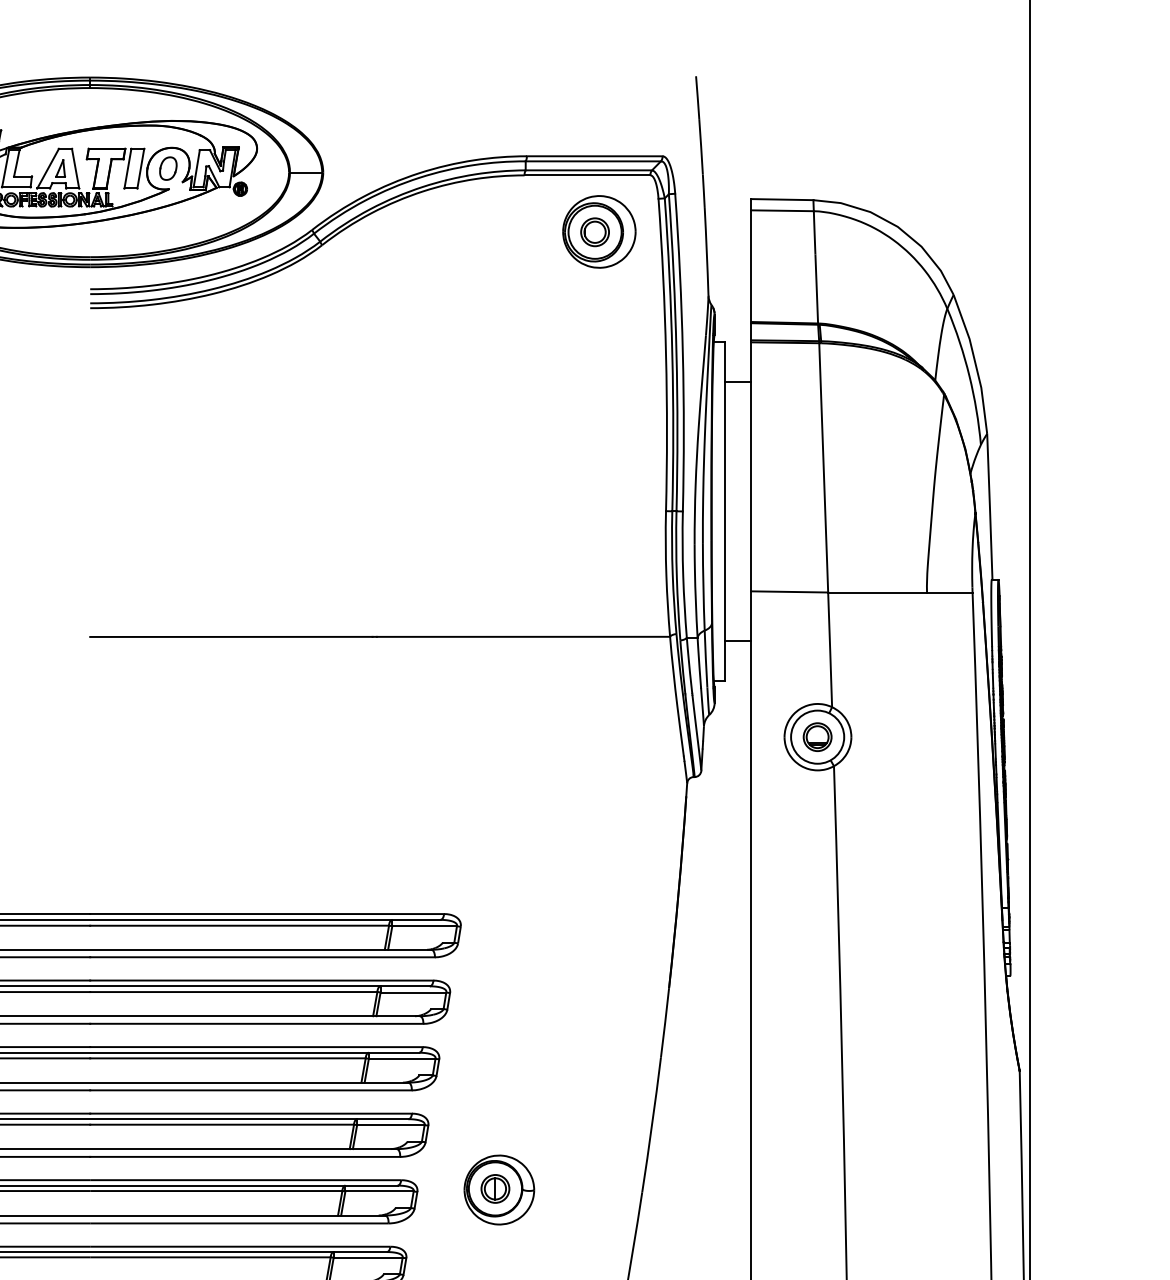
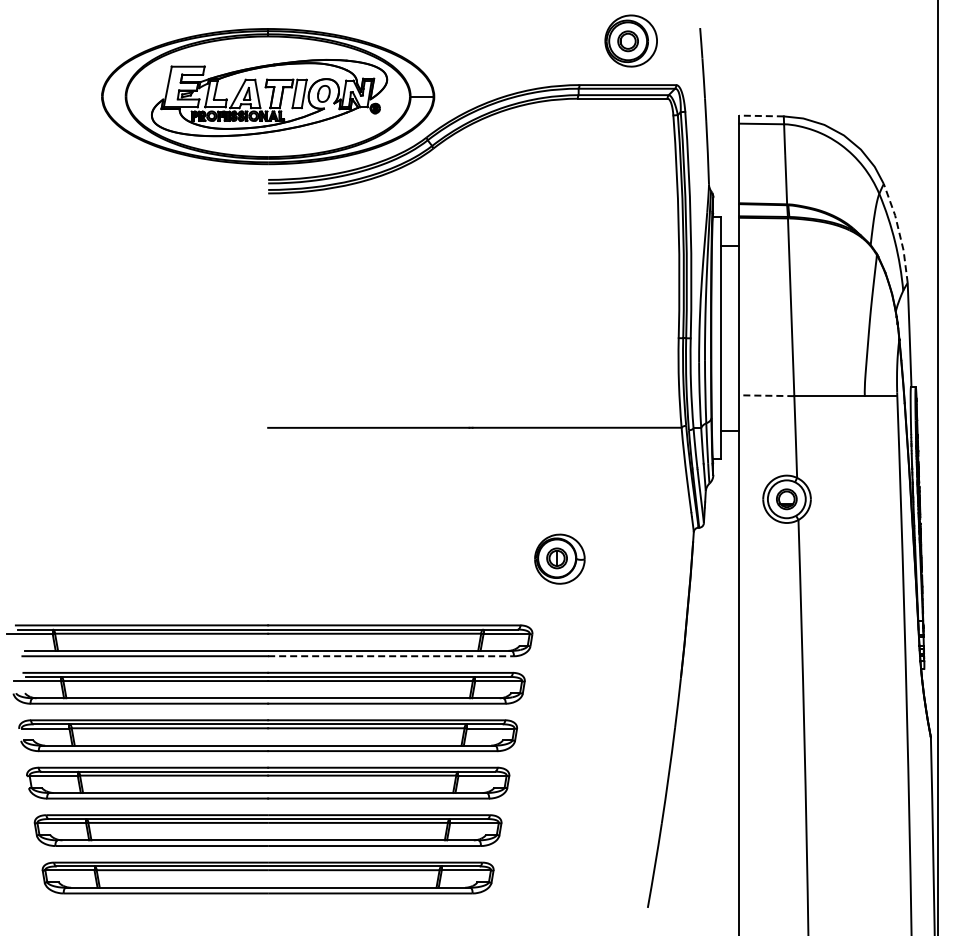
line: (782, 200) -> (761, 116), solid -> dashed
part: (598, 231) -> (630, 40), moved
line: (975, 362) -> (899, 232), solid -> dashed
line: (789, 591) -> (766, 395), solid -> dashed
line: (263, 957) -> (391, 656), solid -> dashed
part: (498, 1189) -> (559, 558), moved

